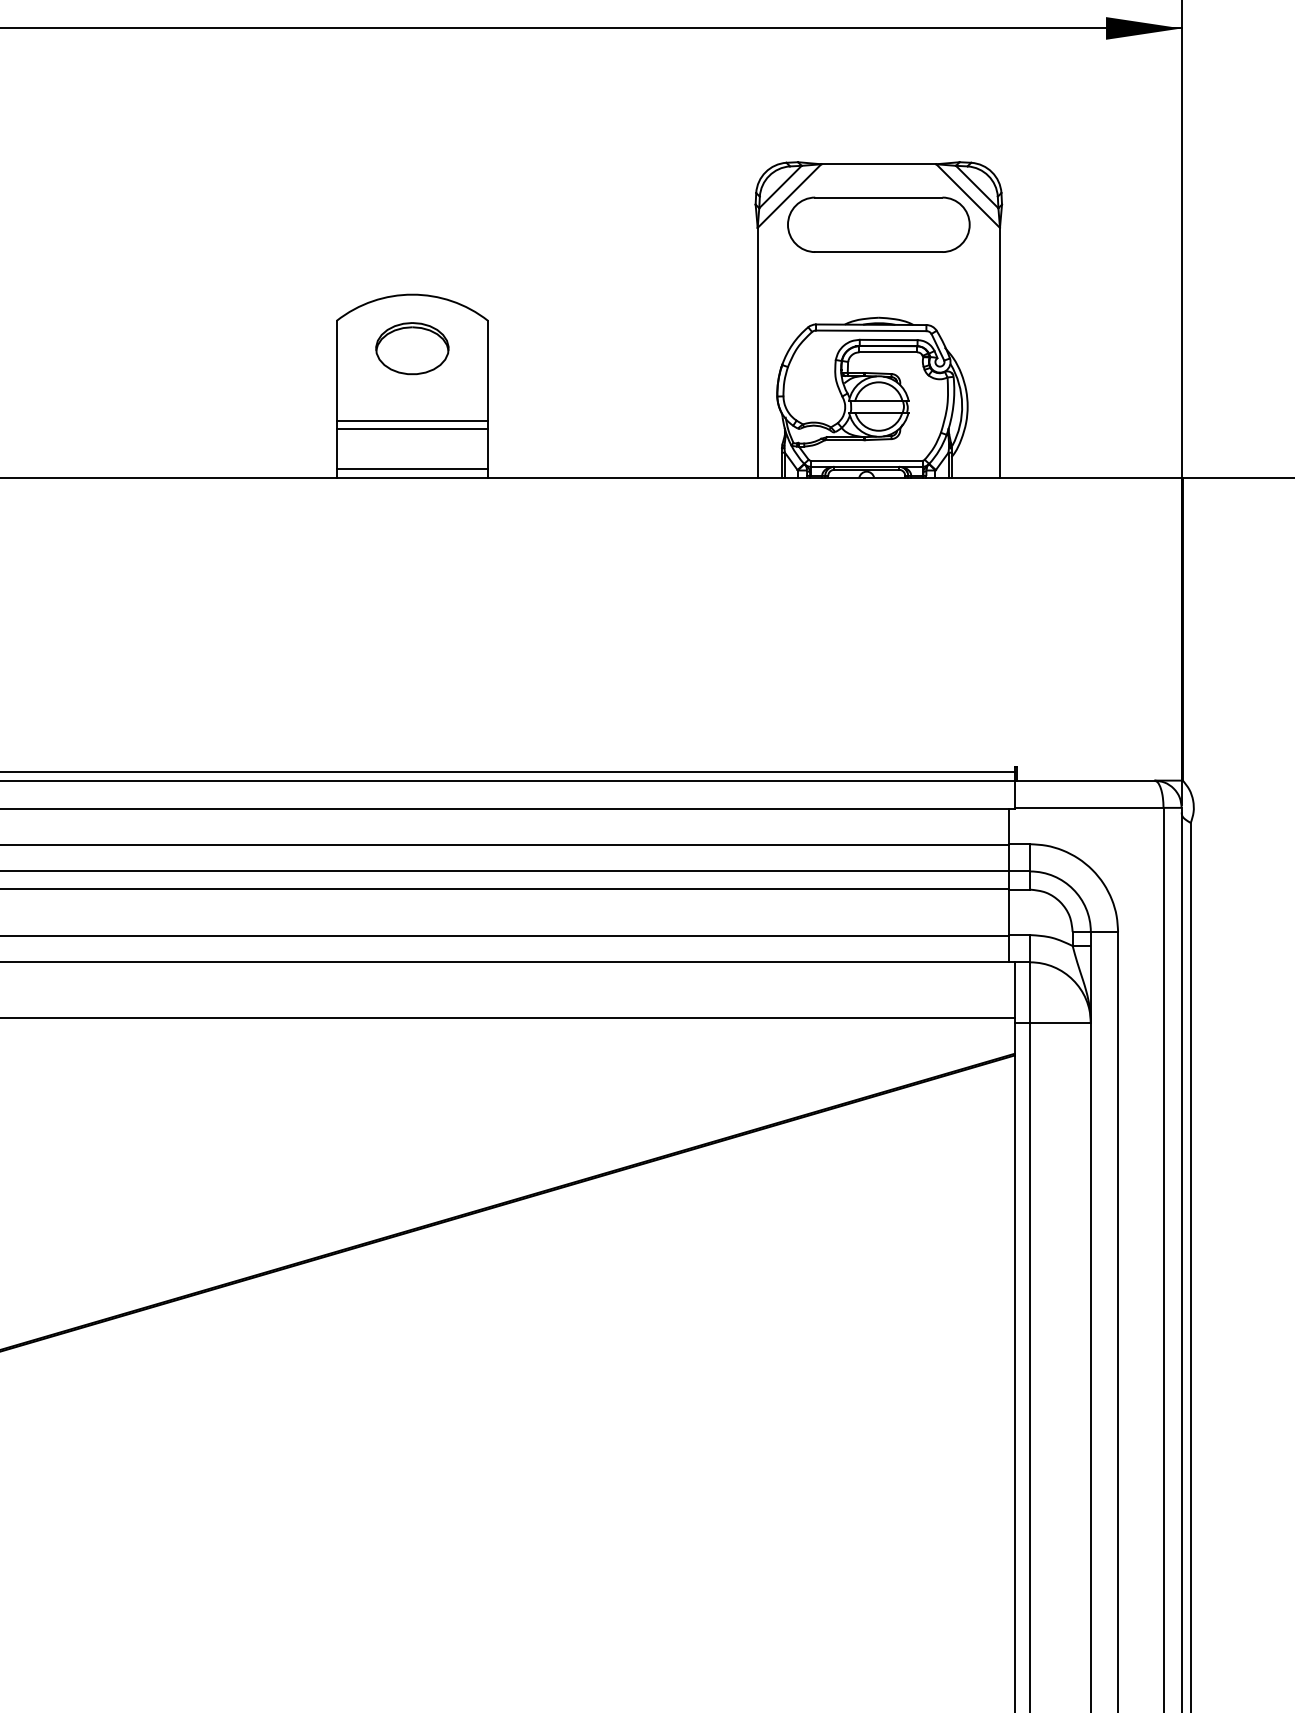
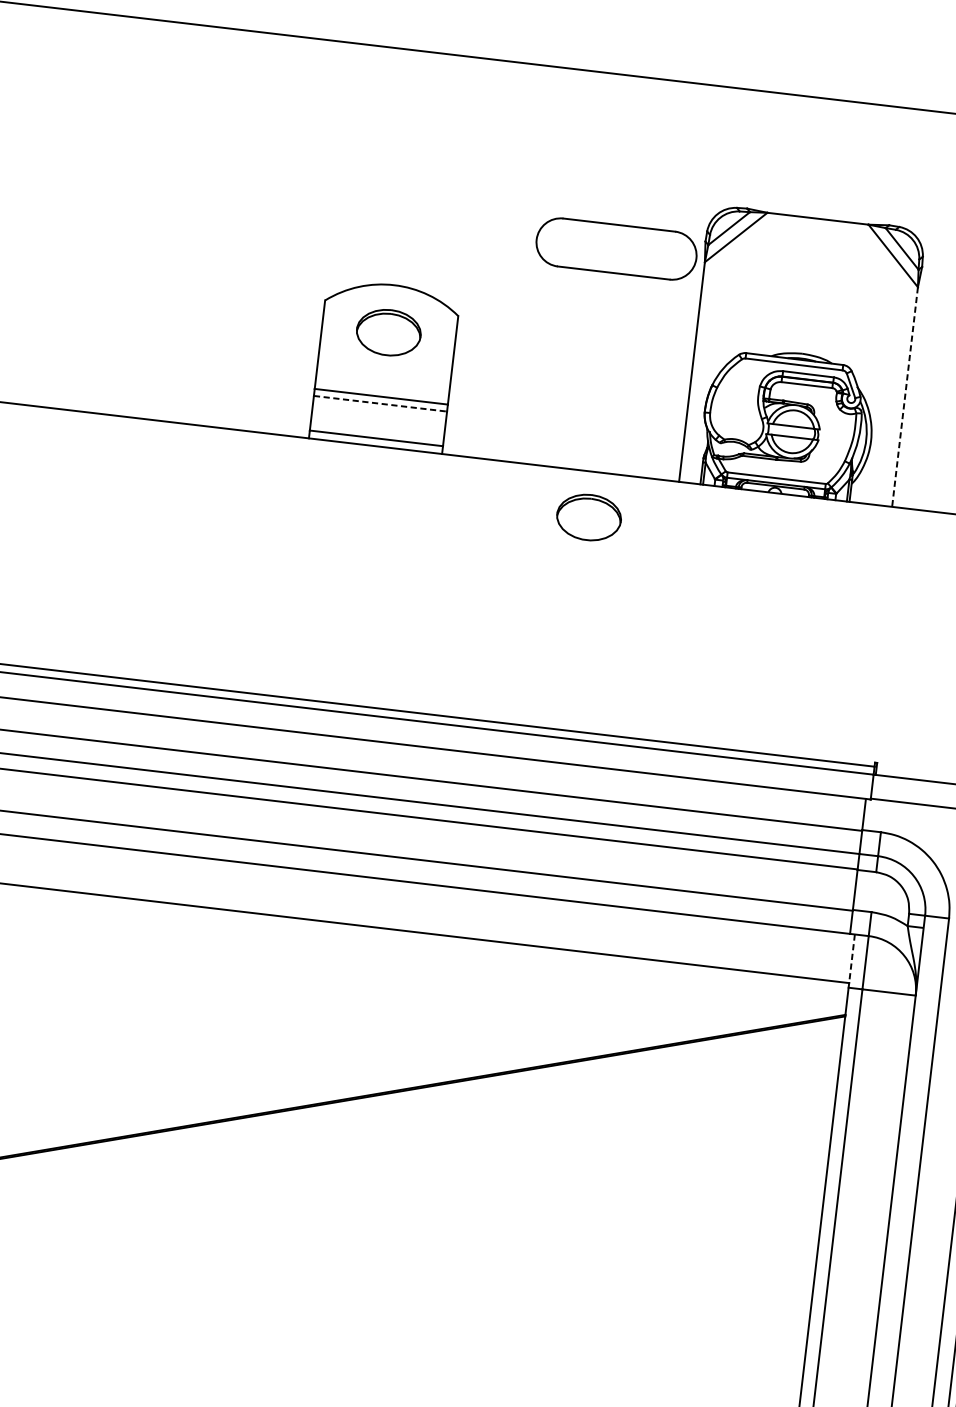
part: (878, 224) -> (616, 248), moved
line: (999, 352) -> (904, 396), solid -> dashed
line: (412, 429) -> (380, 403), solid -> dashed
part: (661, 529) -> (589, 517), added
line: (1014, 989) -> (852, 958), solid -> dashed

